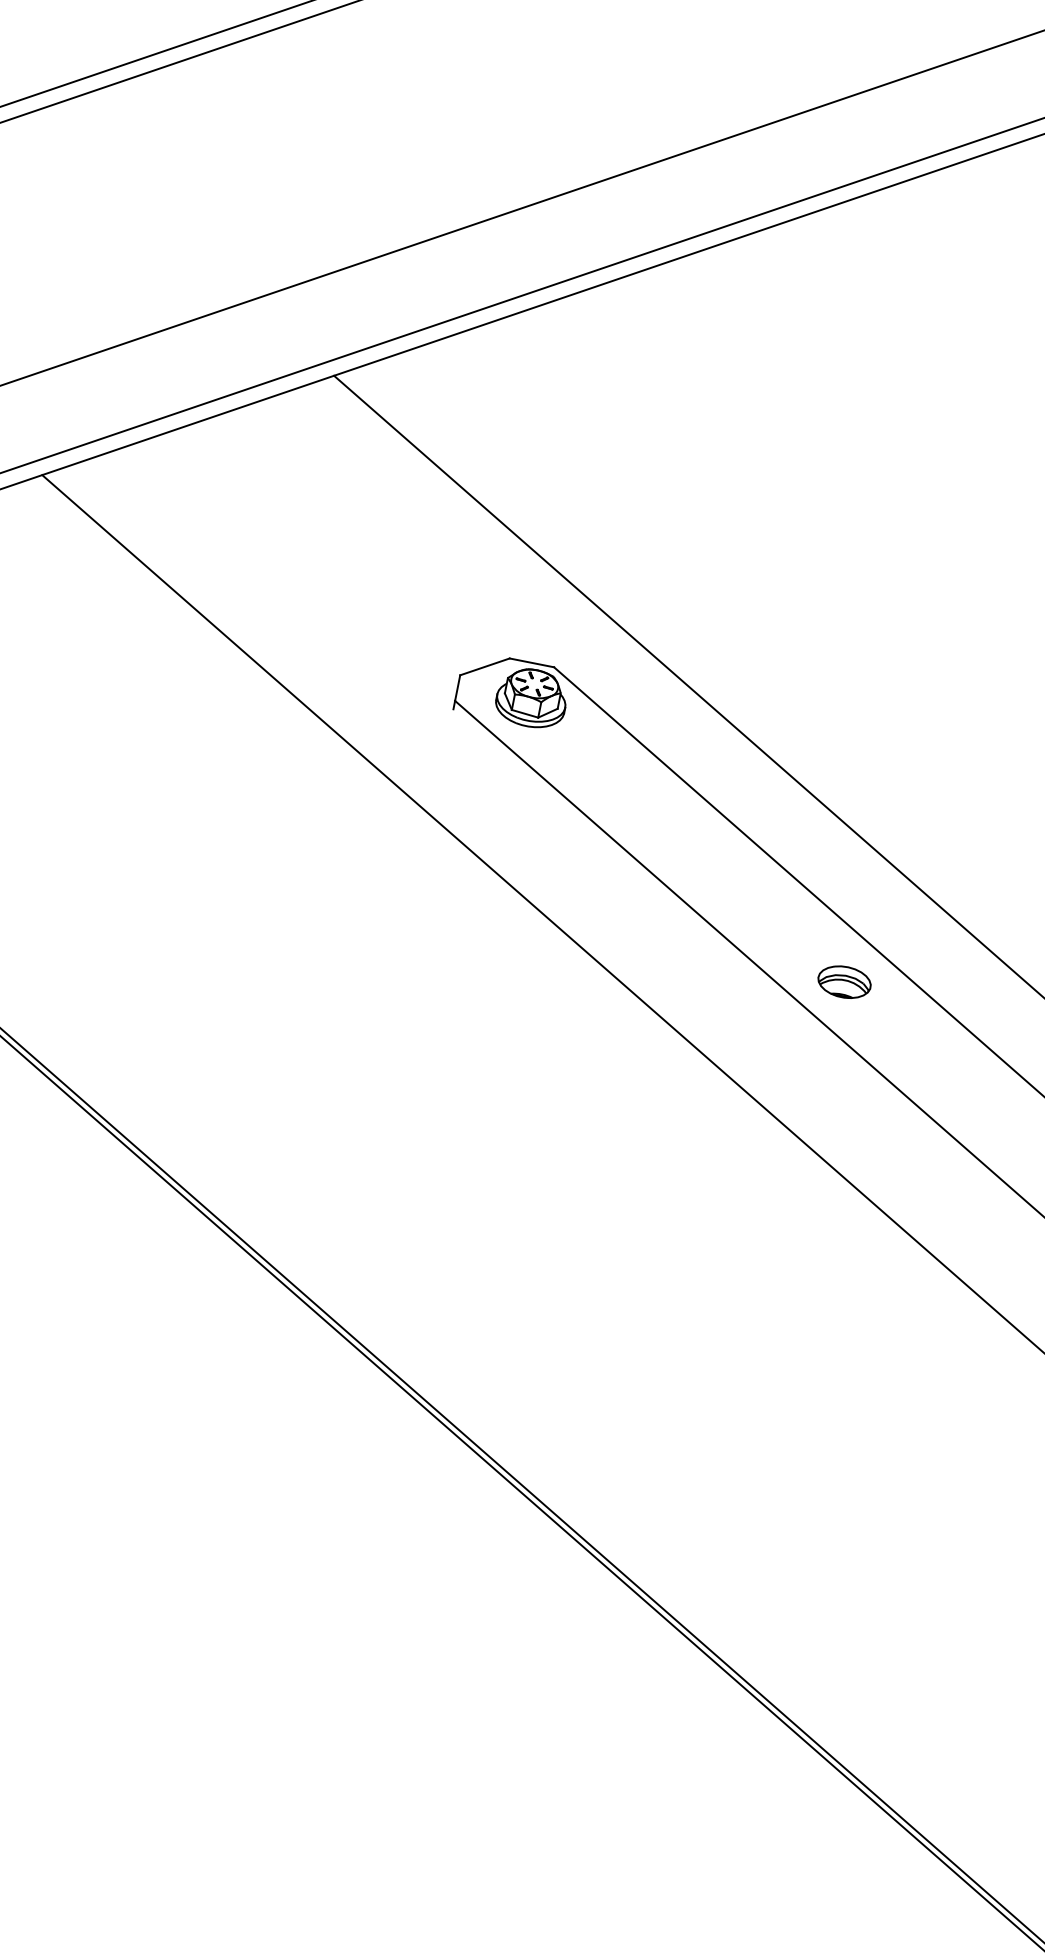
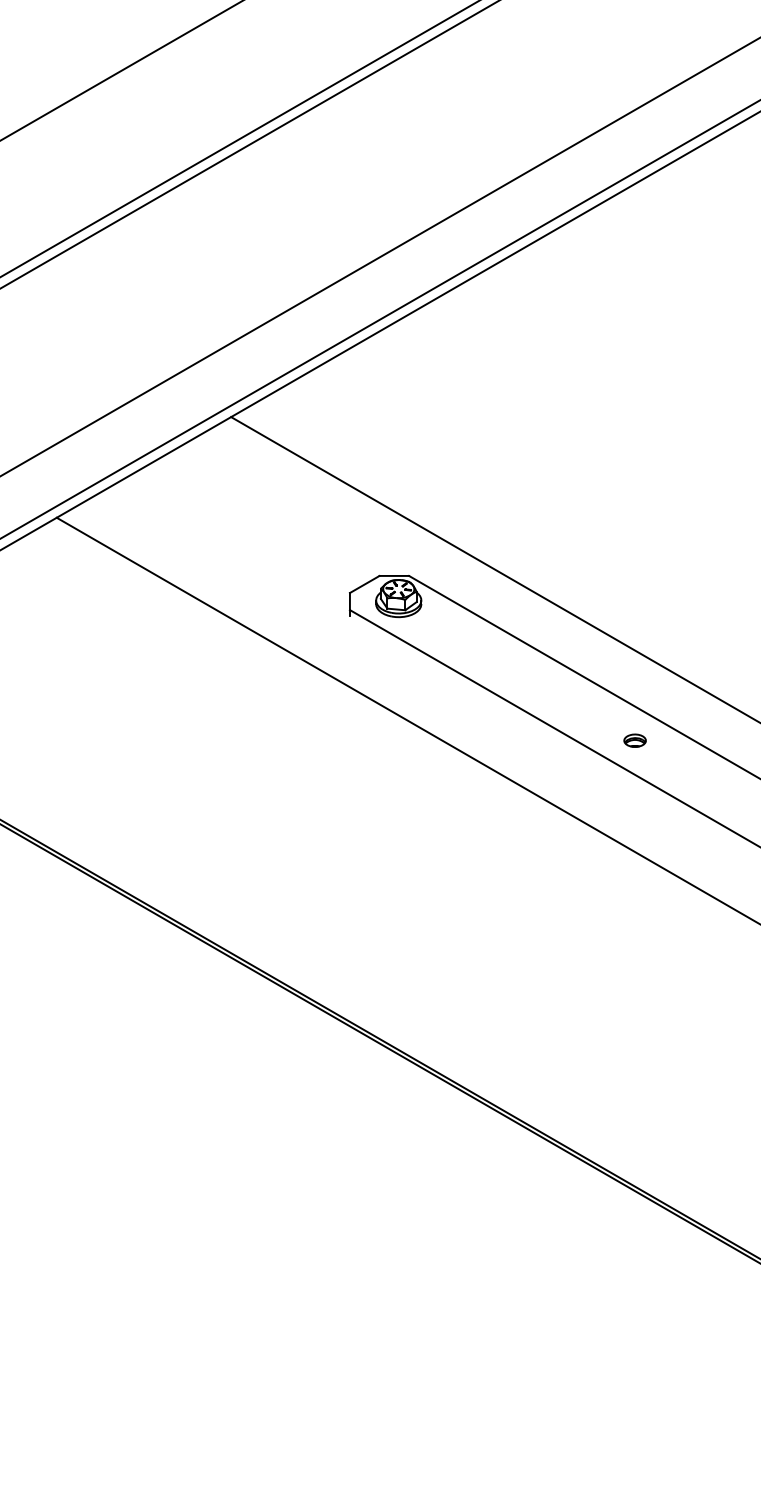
part: (843, 981) -> (634, 740), size x0.62

